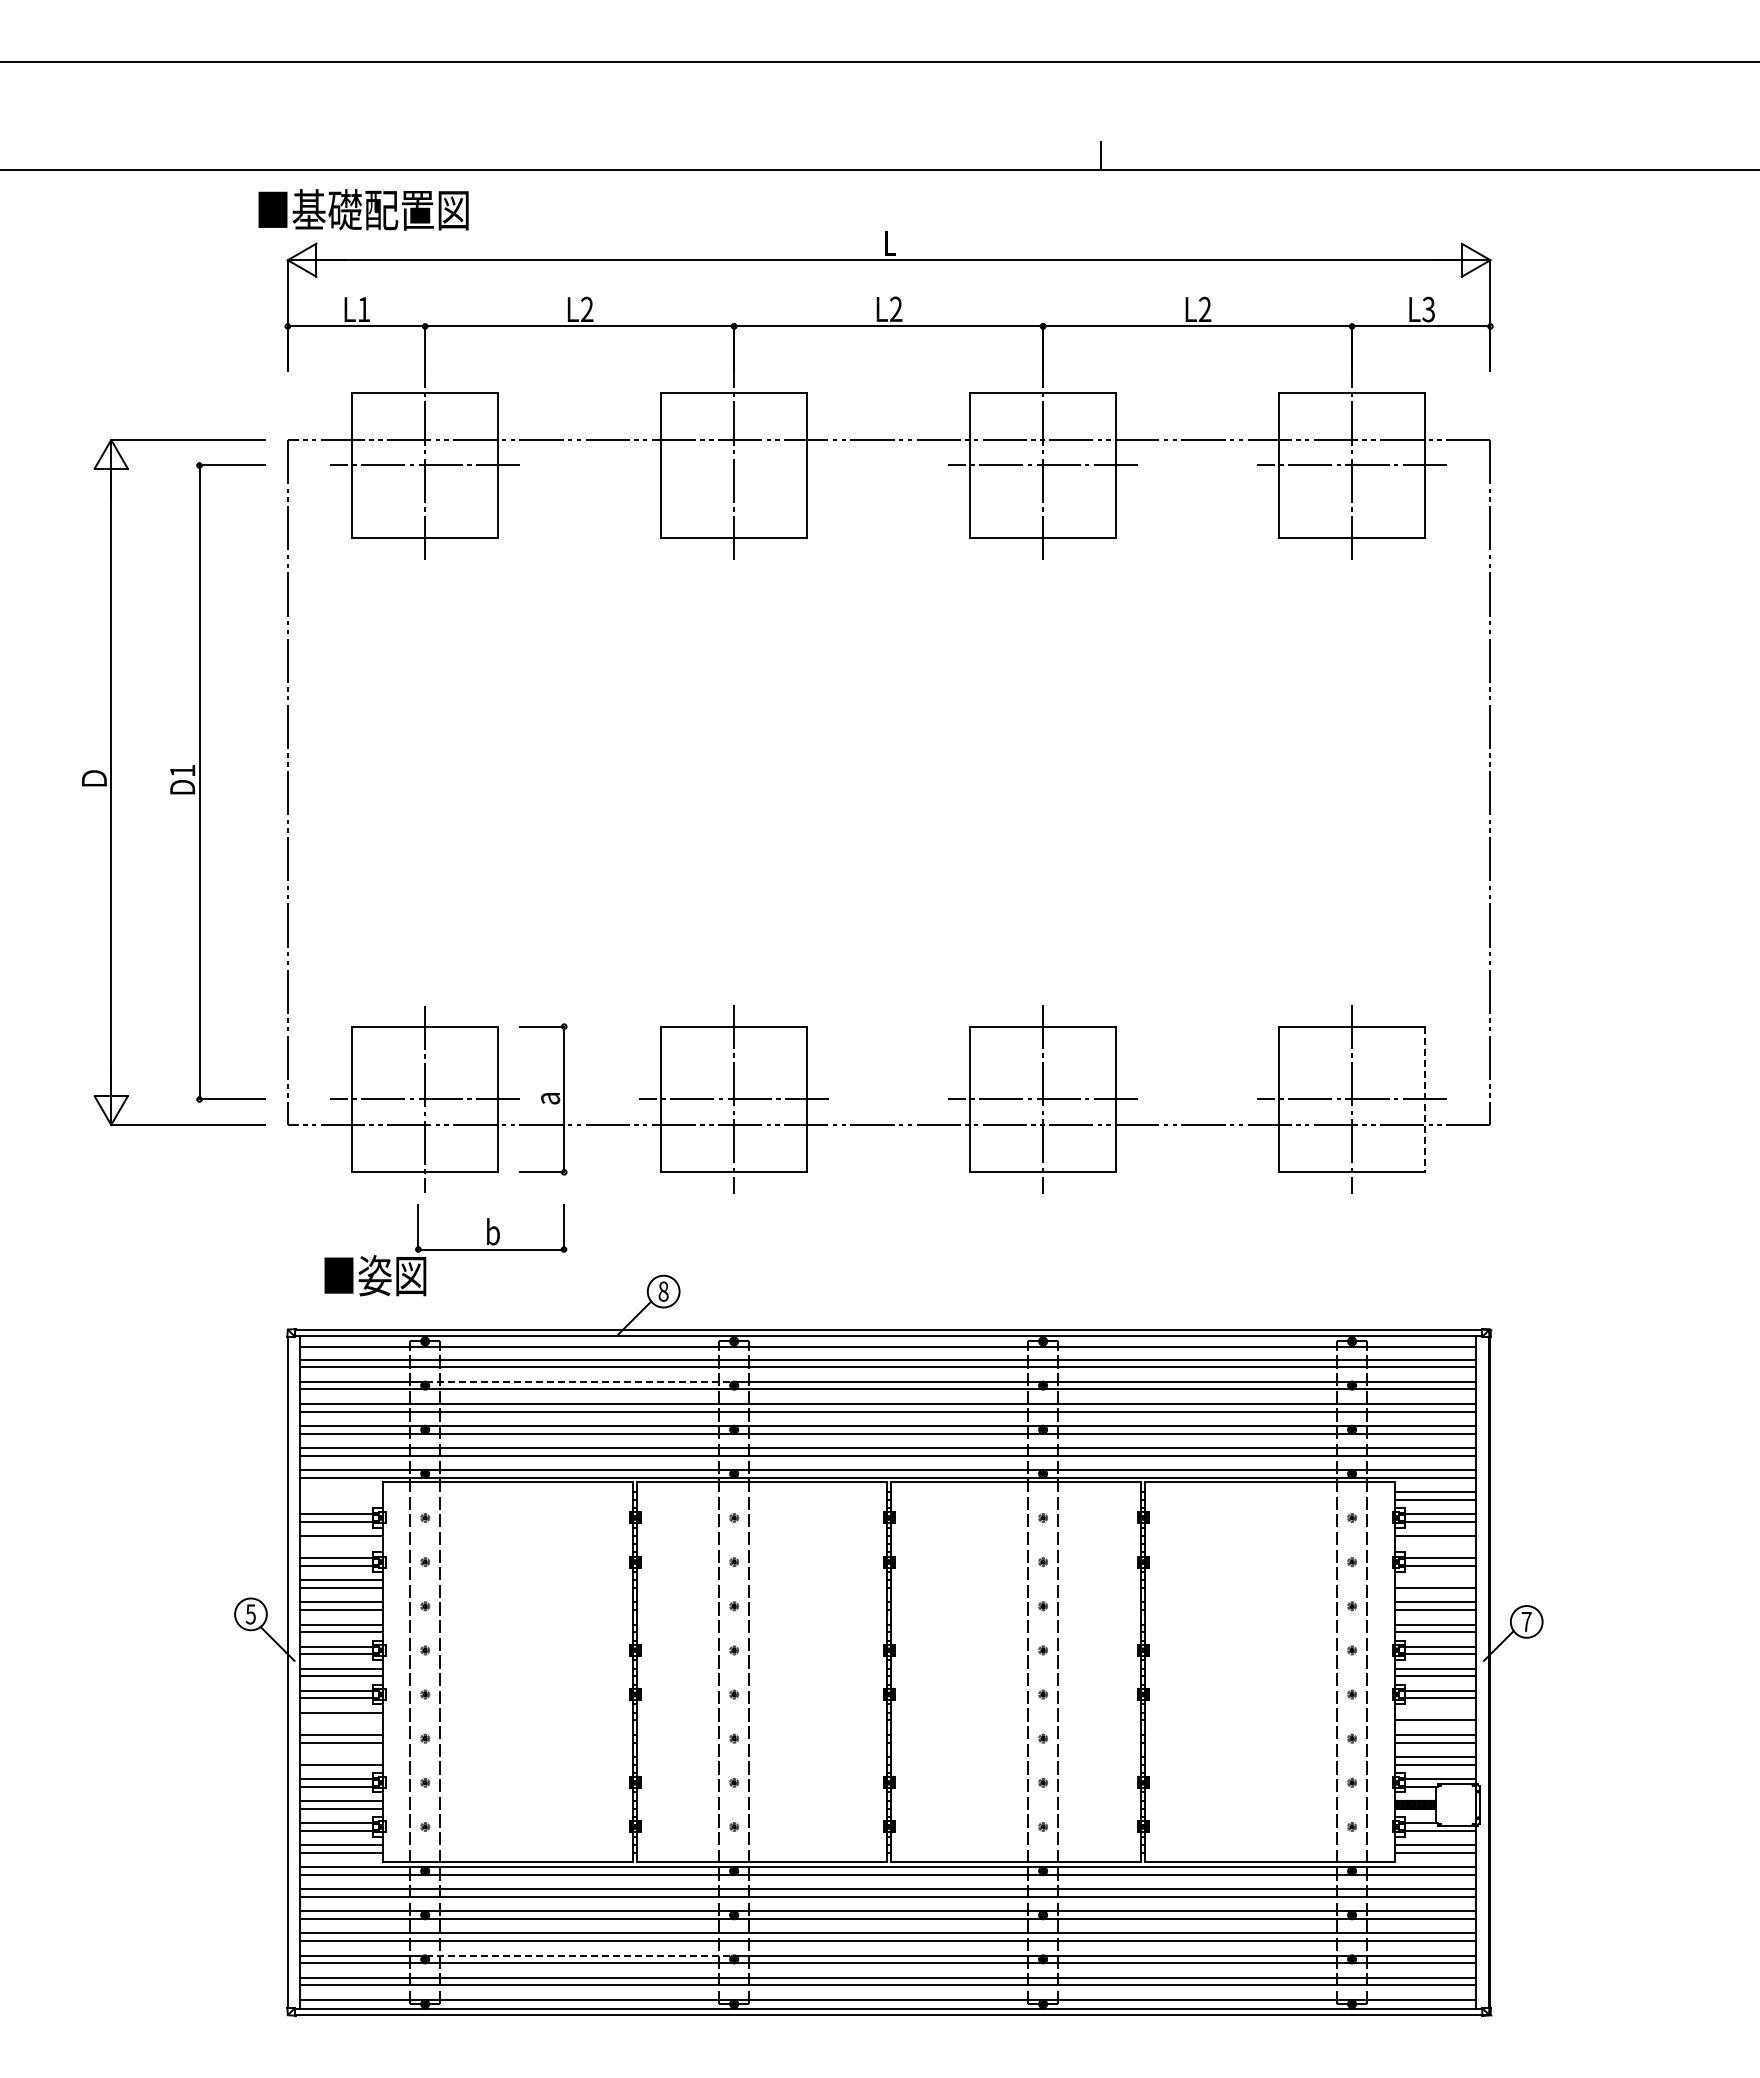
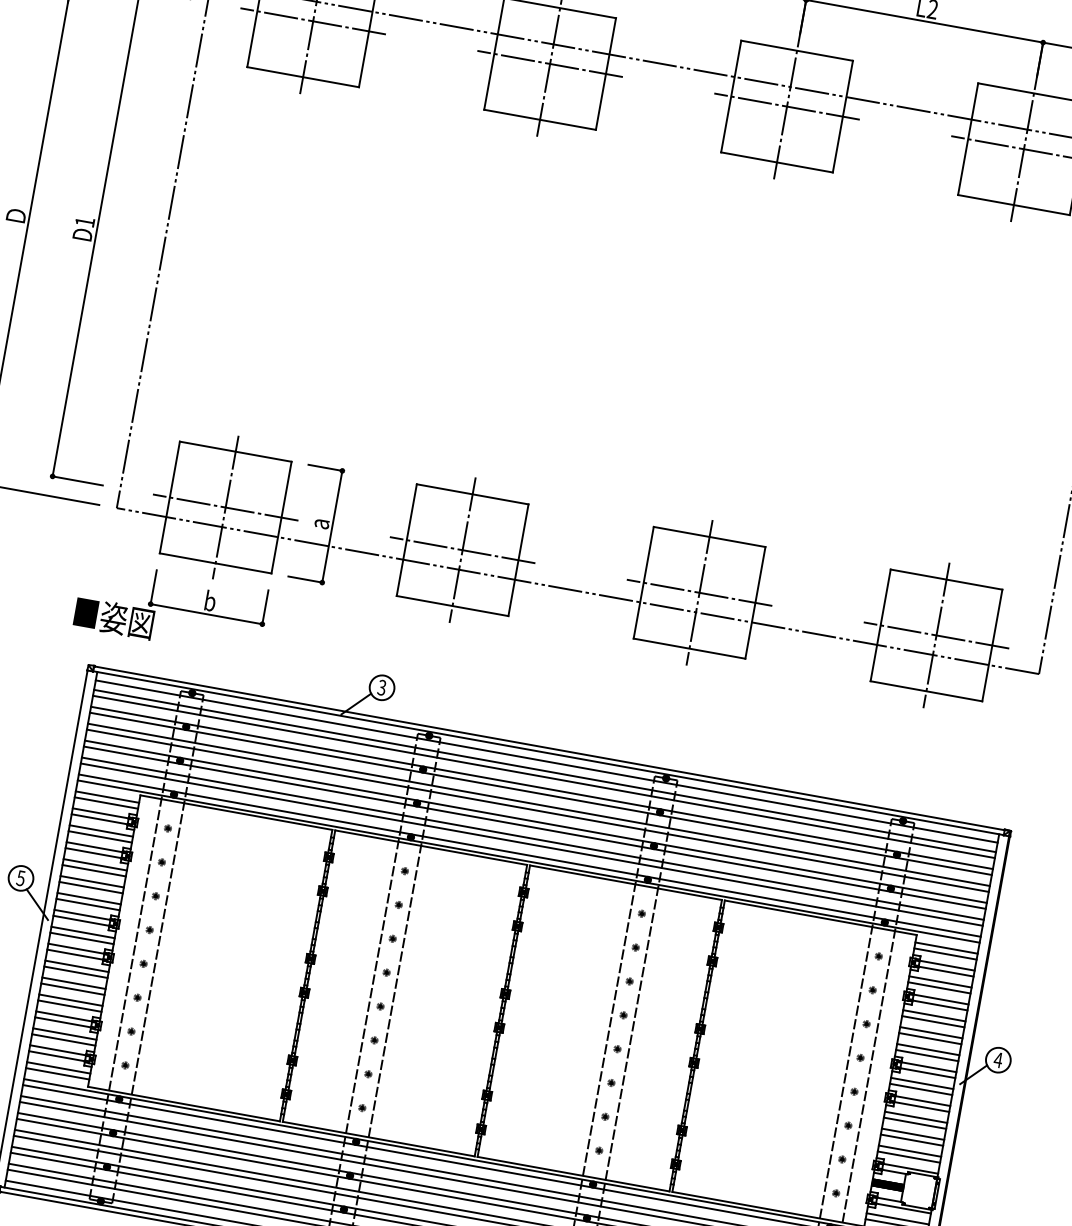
line: (734, 465) -> (550, 64), added
line: (1424, 1099) -> (992, 645), dashed -> solid
part: (445, 1250) -> (171, 608), moved
text: (663, 1291) -> (381, 687), 8 -> 3
line: (580, 1381) -> (305, 745), dashed -> solid
line: (341, 1492) -> (107, 797), added
line: (341, 1499) -> (106, 802), added
line: (341, 1543) -> (100, 836), added
line: (1435, 1543) -> (939, 987), added
line: (1435, 1580) -> (934, 1015), added
text: (1526, 1621) -> (998, 1059), 7 -> 4
line: (1435, 1712) -> (915, 1117), added
line: (341, 1720) -> (75, 972), added
line: (341, 1756) -> (70, 999), added
line: (580, 1955) -> (226, 1185), dashed -> solid

